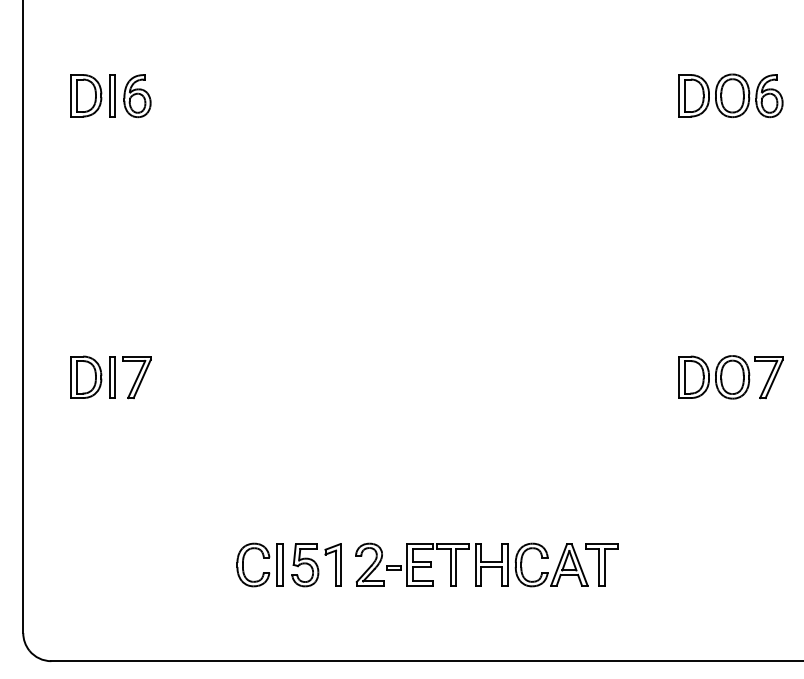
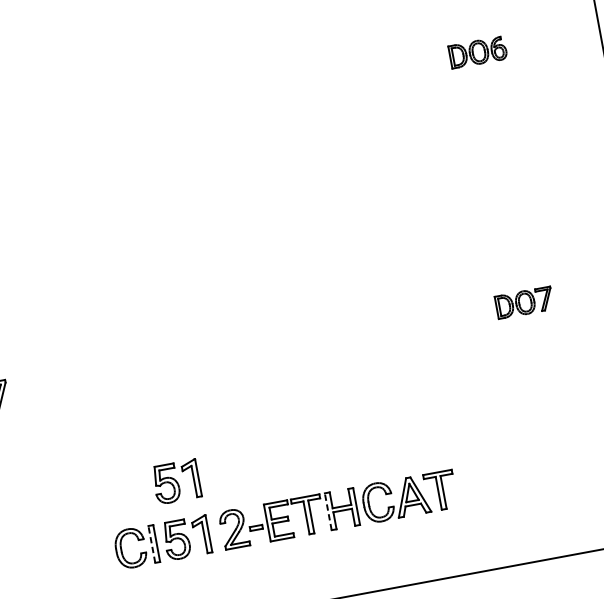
part: (730, 95) -> (477, 52), size x0.6
part: (730, 377) -> (524, 302), size x0.6
part: (316, 502) -> (176, 482), added
line: (277, 565) -> (152, 544), solid -> dashed
line: (475, 565) -> (328, 512), solid -> dashed

